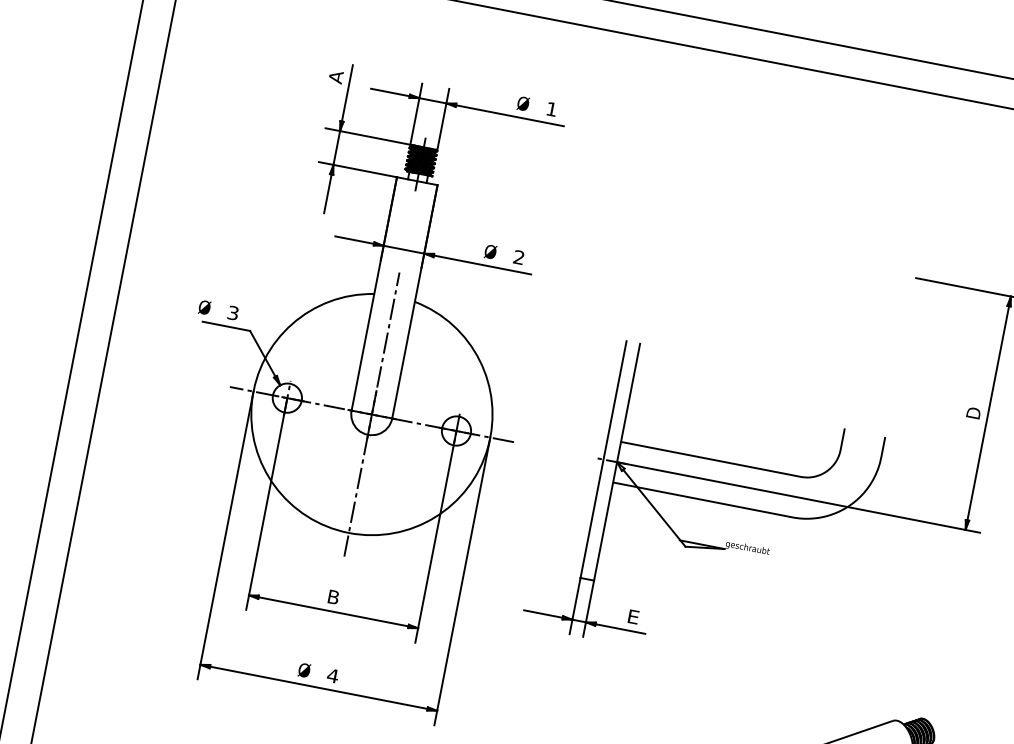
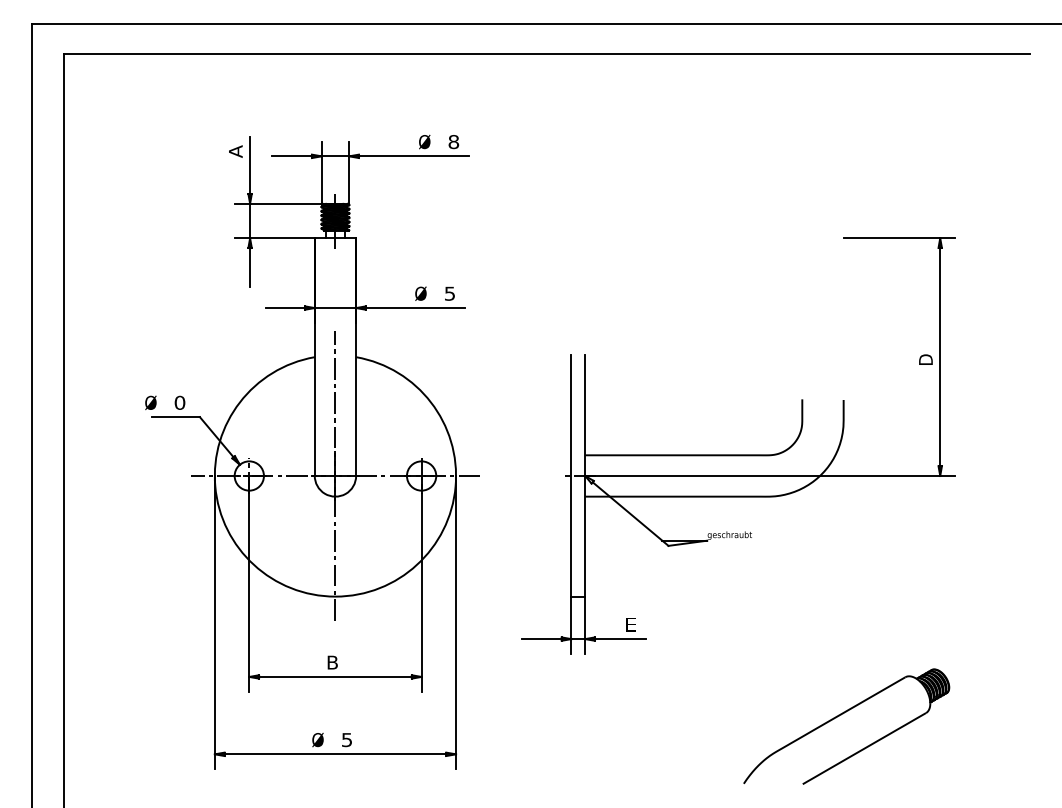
text: (551, 109) -> (453, 142), 1 -> 8
text: (518, 257) -> (449, 293), 2 -> 5
text: (232, 312) -> (179, 402), 3 -> 0
text: (332, 676) -> (346, 740), 4 -> 5

